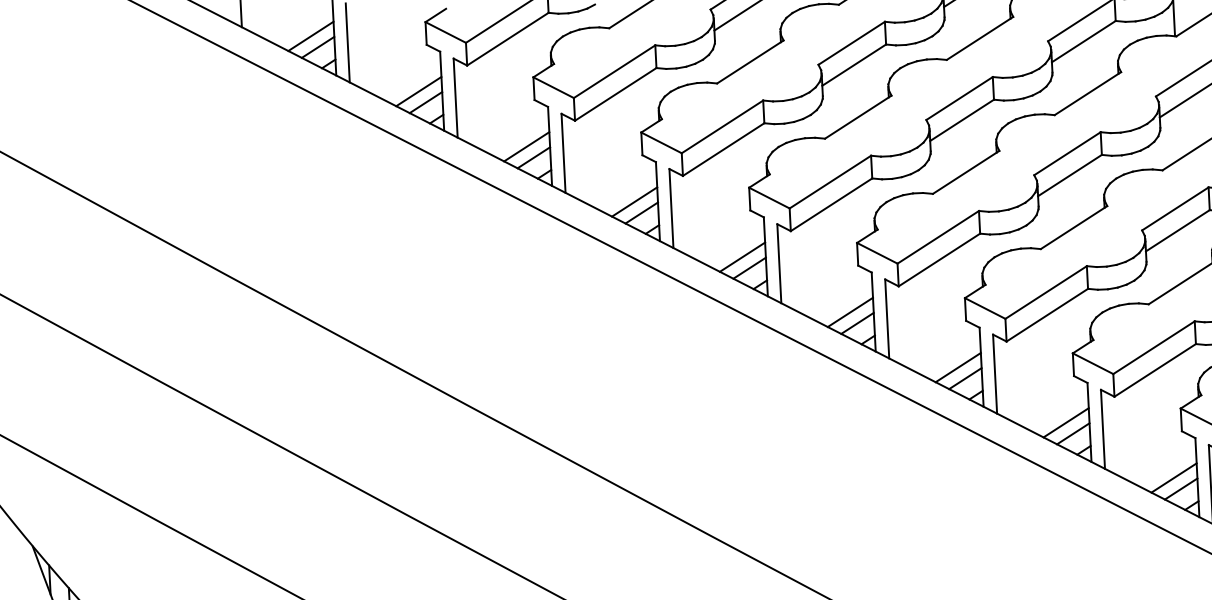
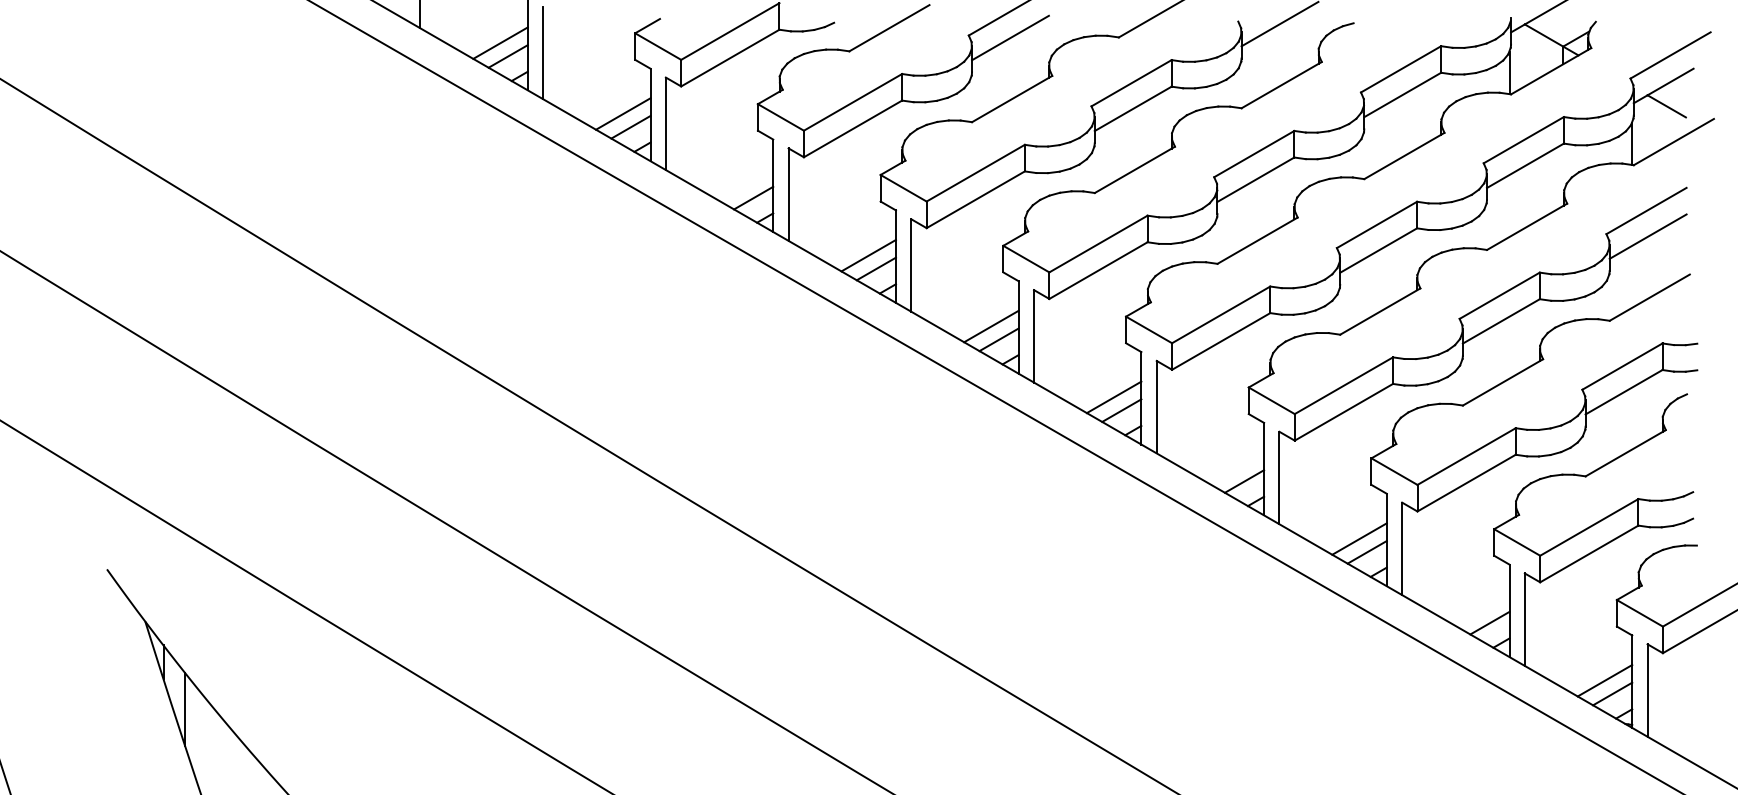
line: (526, 146) -> (745, 184), removed
line: (957, 367) -> (1236, 467), removed
line: (1174, 477) -> (1482, 609), removed

